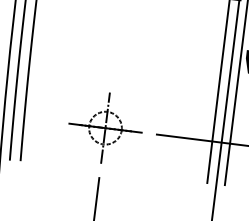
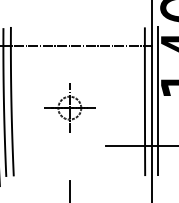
part: (105, 127) -> (69, 107), moved

